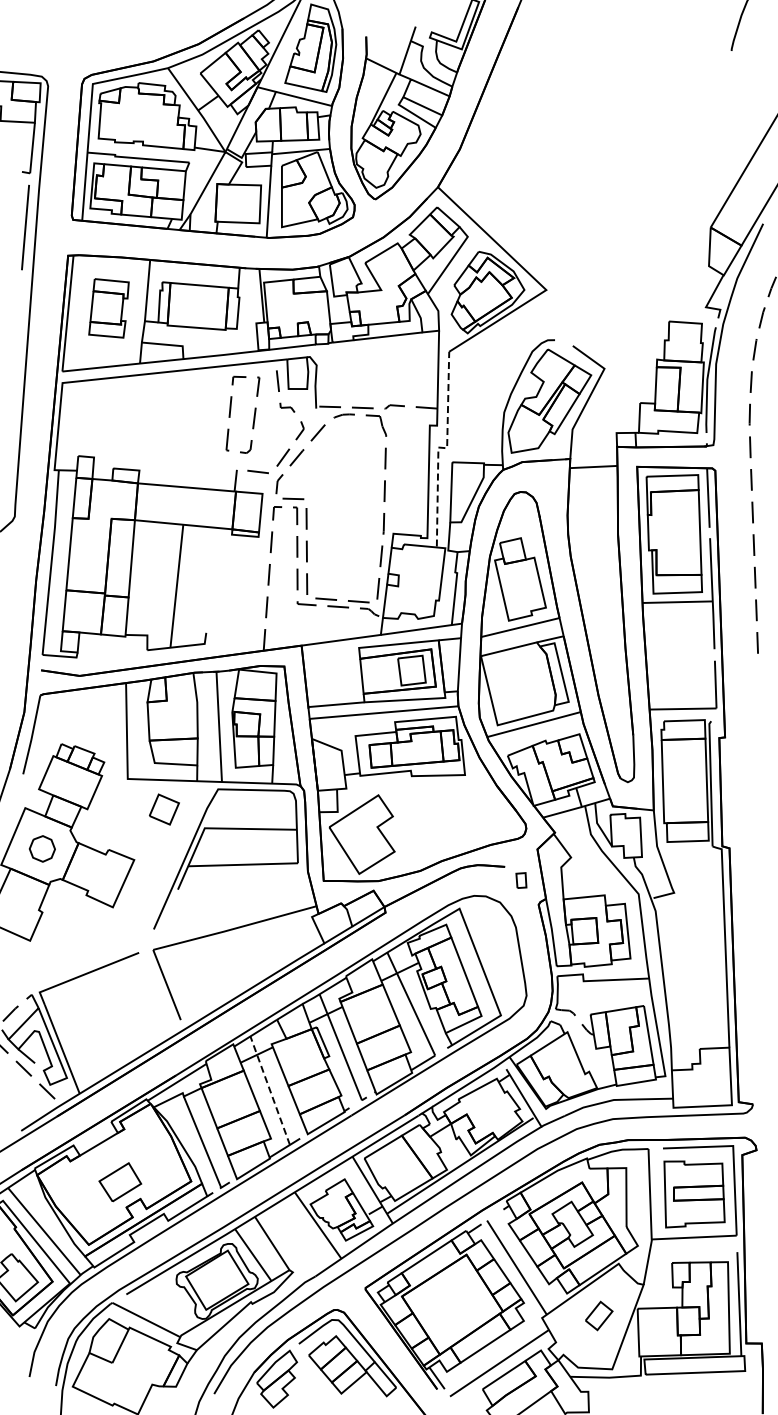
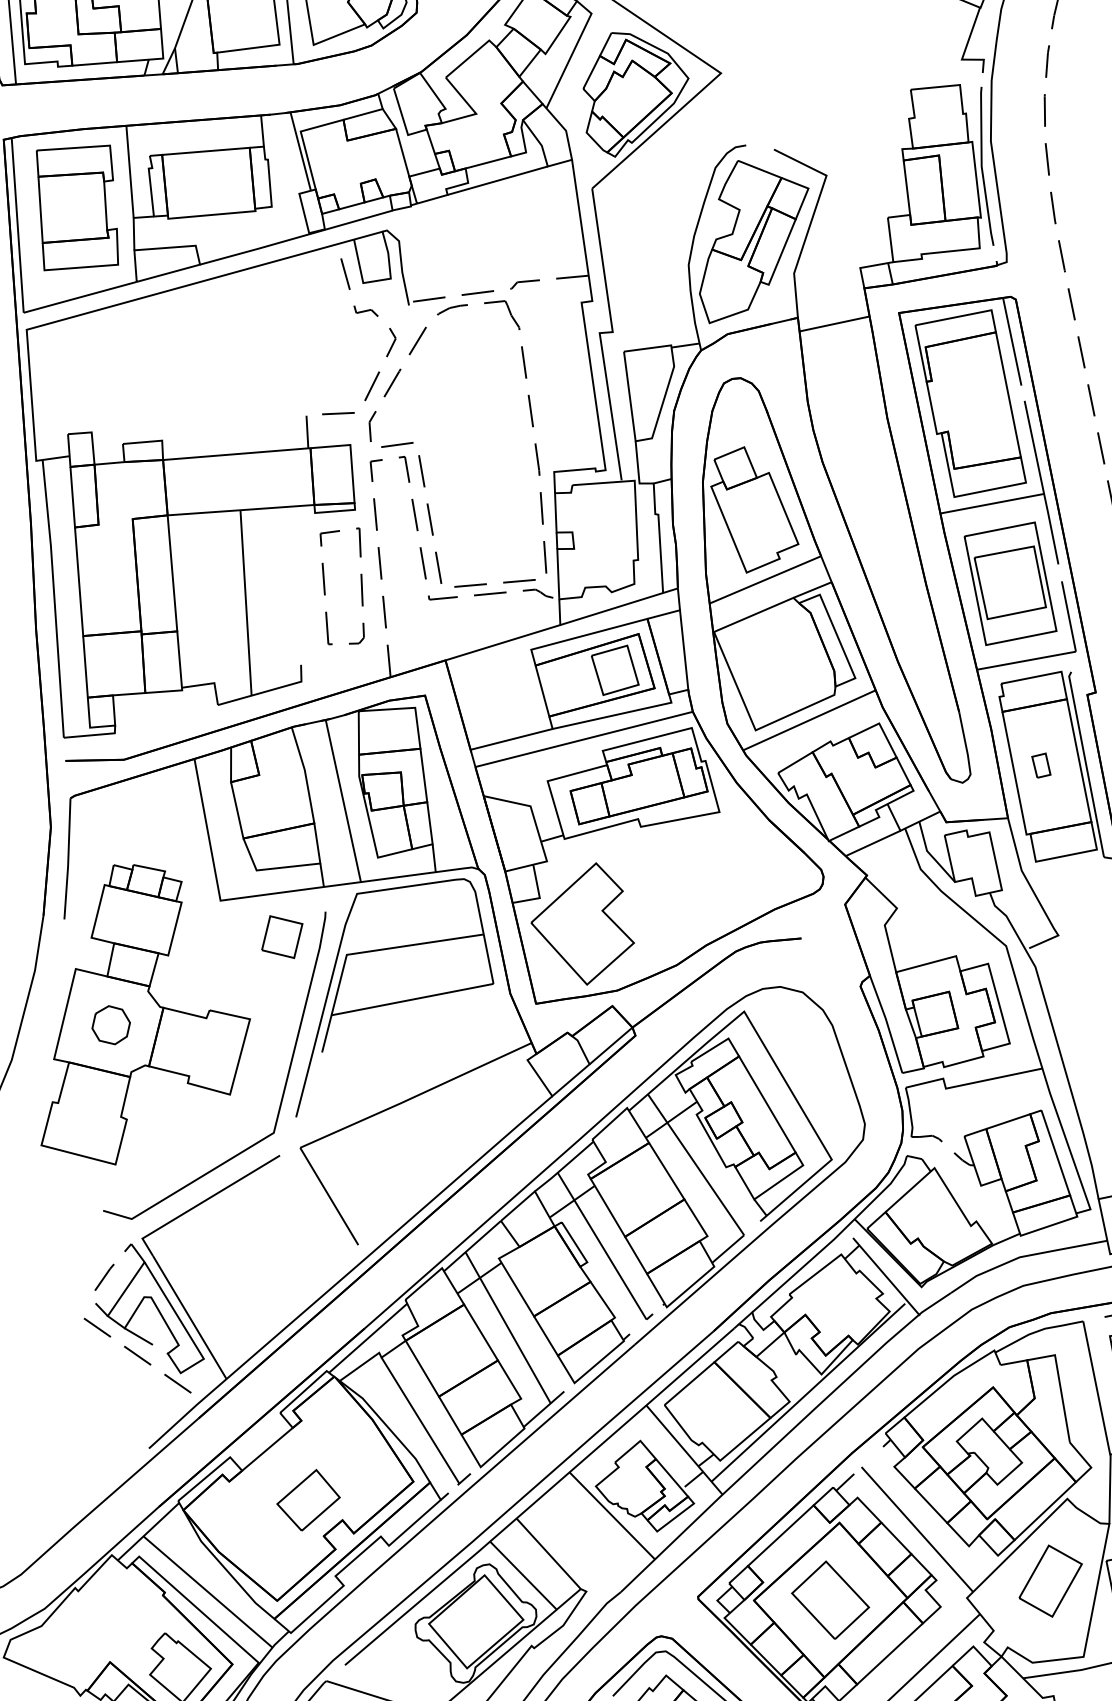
part: (108, 308) -> (76, 208), size x1.43
part: (253, 415) -> (359, 586), moved
line: (441, 447) -> (604, 332), dashed -> solid
part: (680, 656) -> (1009, 583), added
part: (521, 880) -> (1041, 765), moved
curve: (148, 908) -> (283, 1087), added
line: (269, 1089) -> (506, 1326), dashed -> solid
part: (451, 1304) -> (829, 1600), added
part: (599, 1315) -> (1051, 1580), size x1.67

